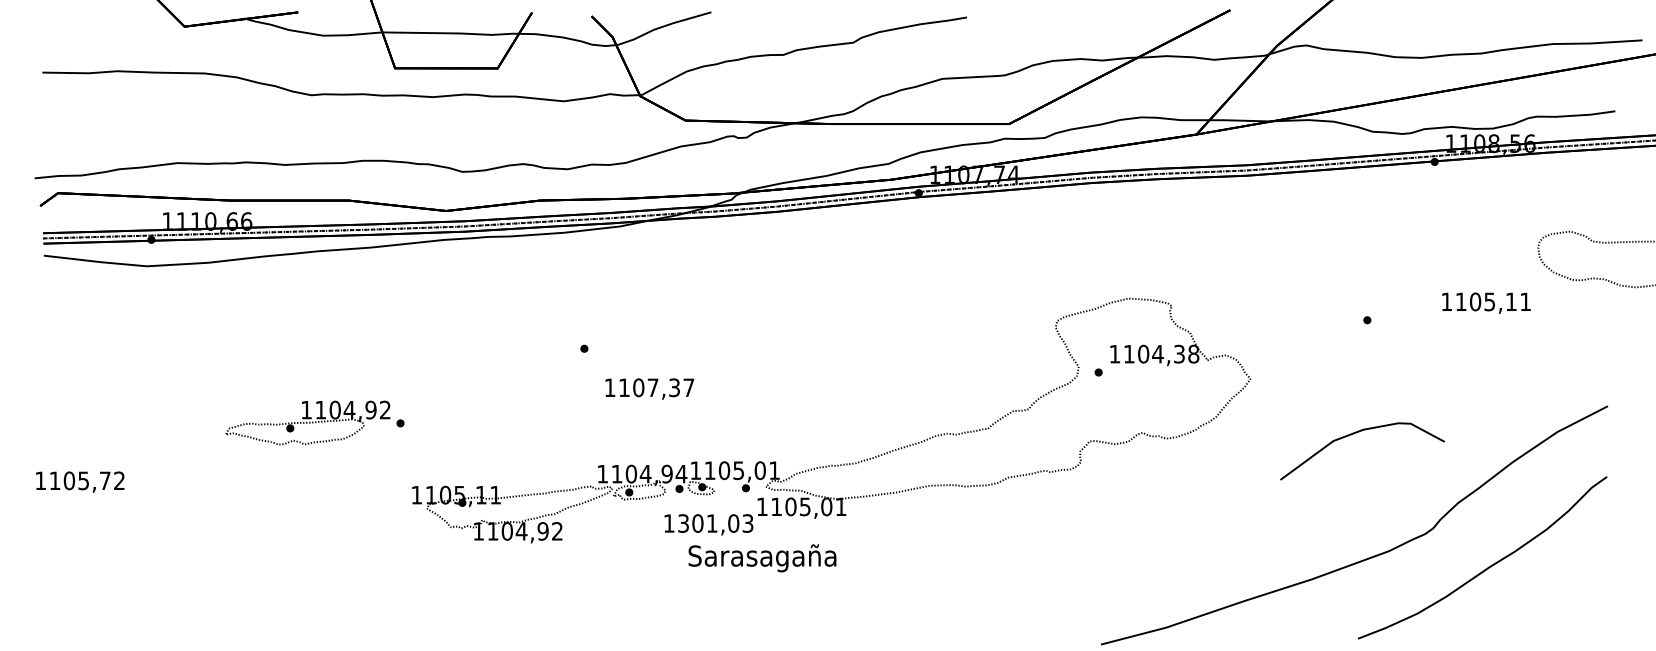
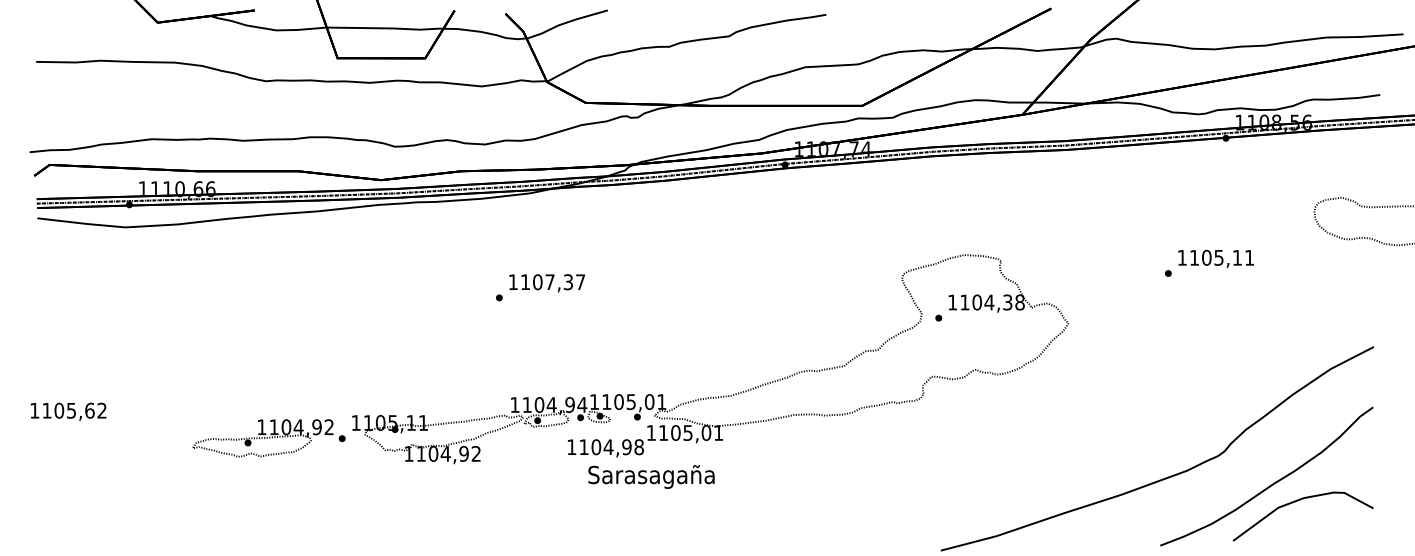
text: (1485, 302) -> (1215, 258), moved
text: (648, 389) -> (546, 283), moved
part: (314, 423) -> (268, 438), moved
curve: (1356, 433) -> (1298, 501), moved
text: (104, 480) -> (89, 410), 1105,72 -> 1105,62
text: (715, 523) -> (611, 447), 1301,03 -> 1104,98

